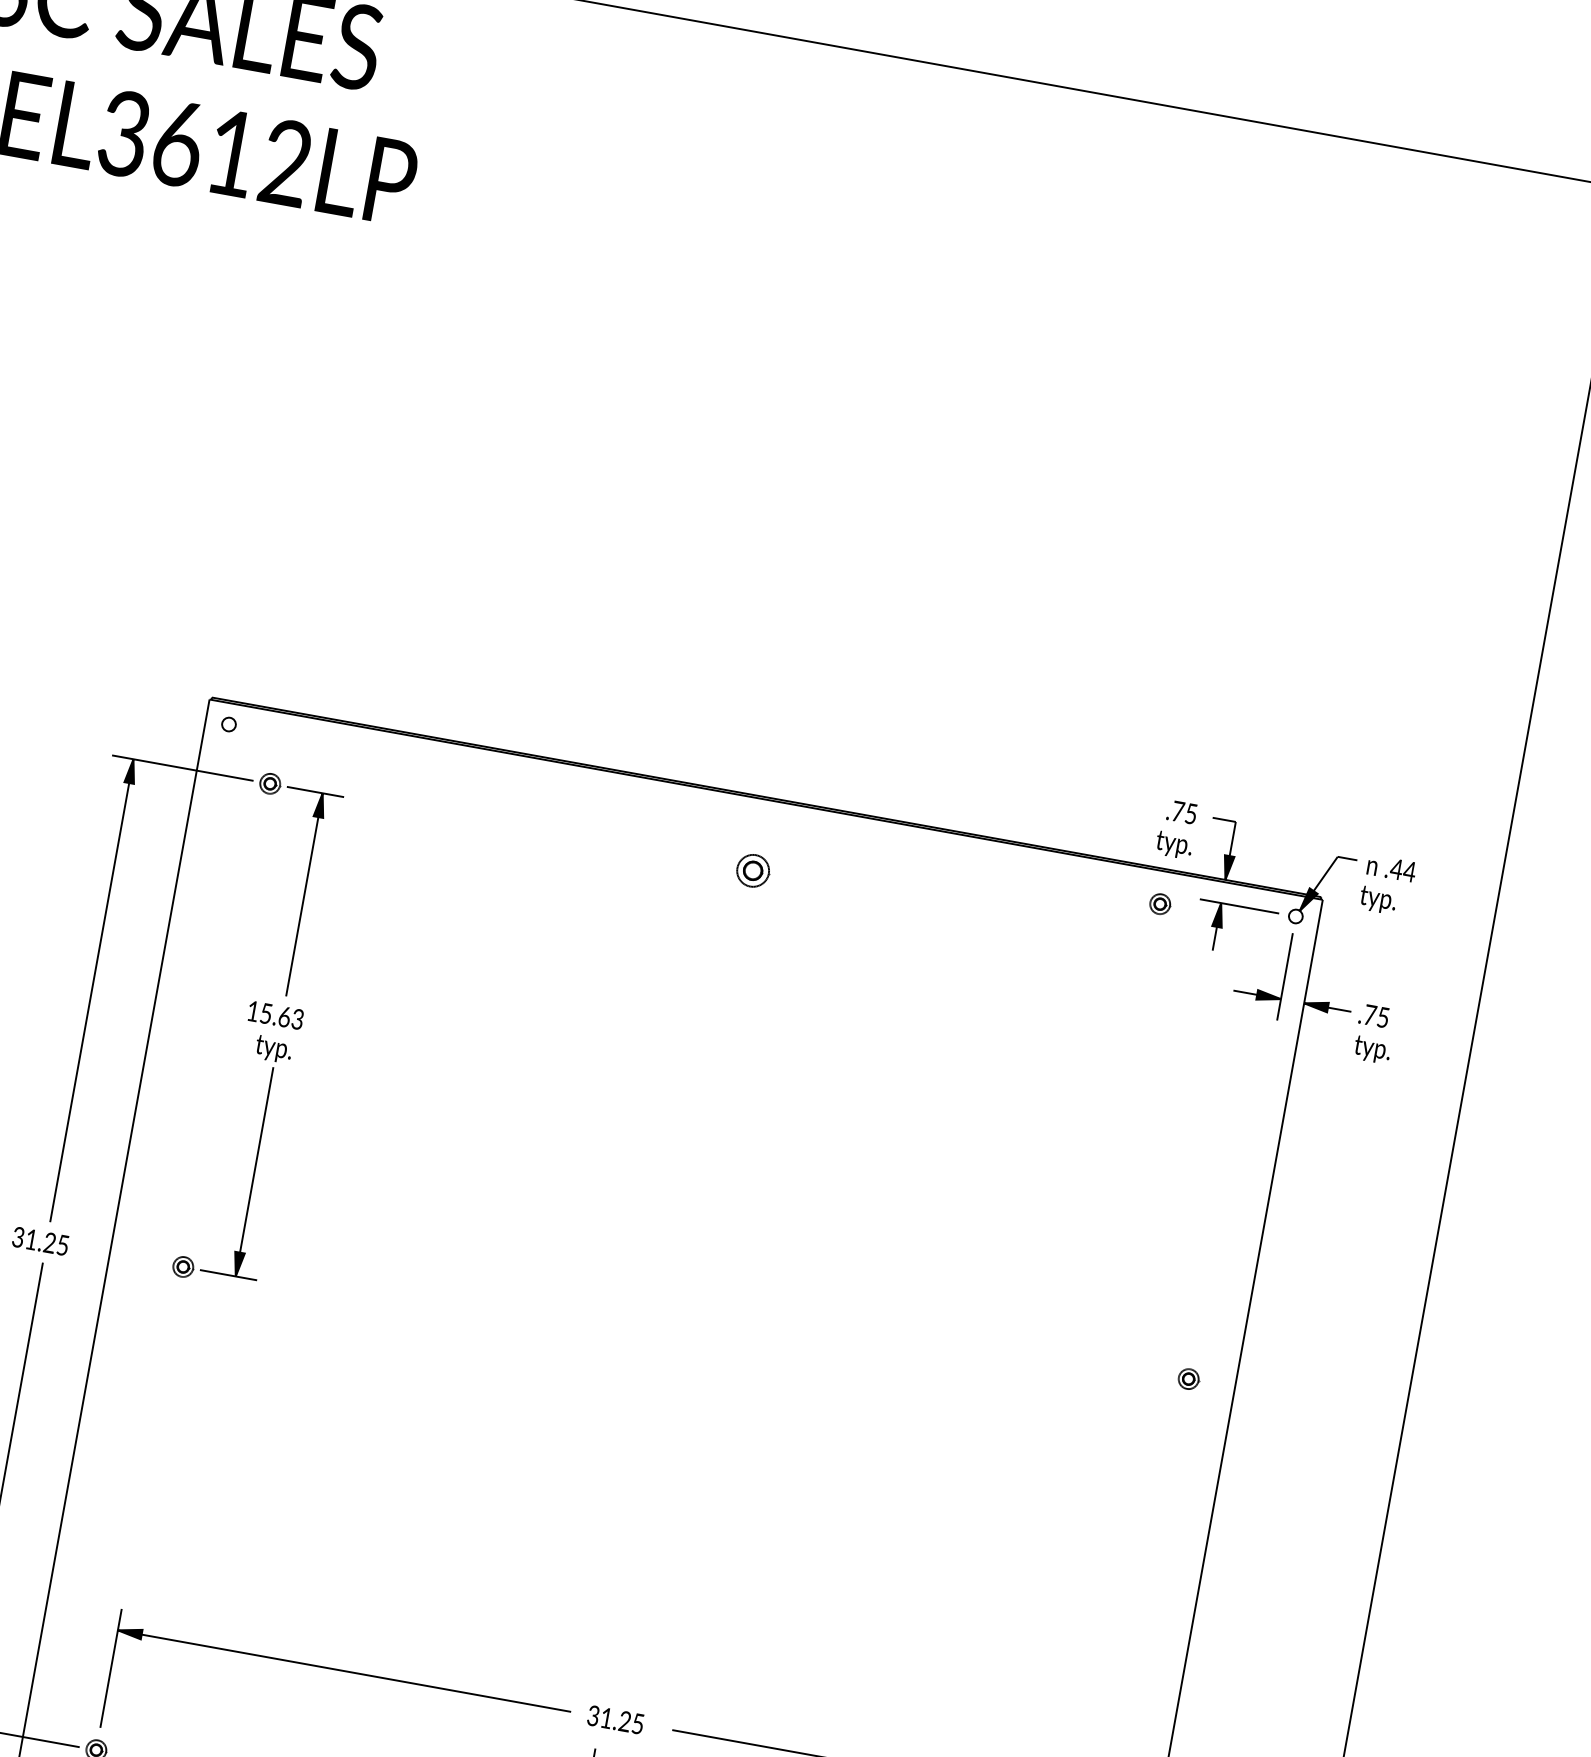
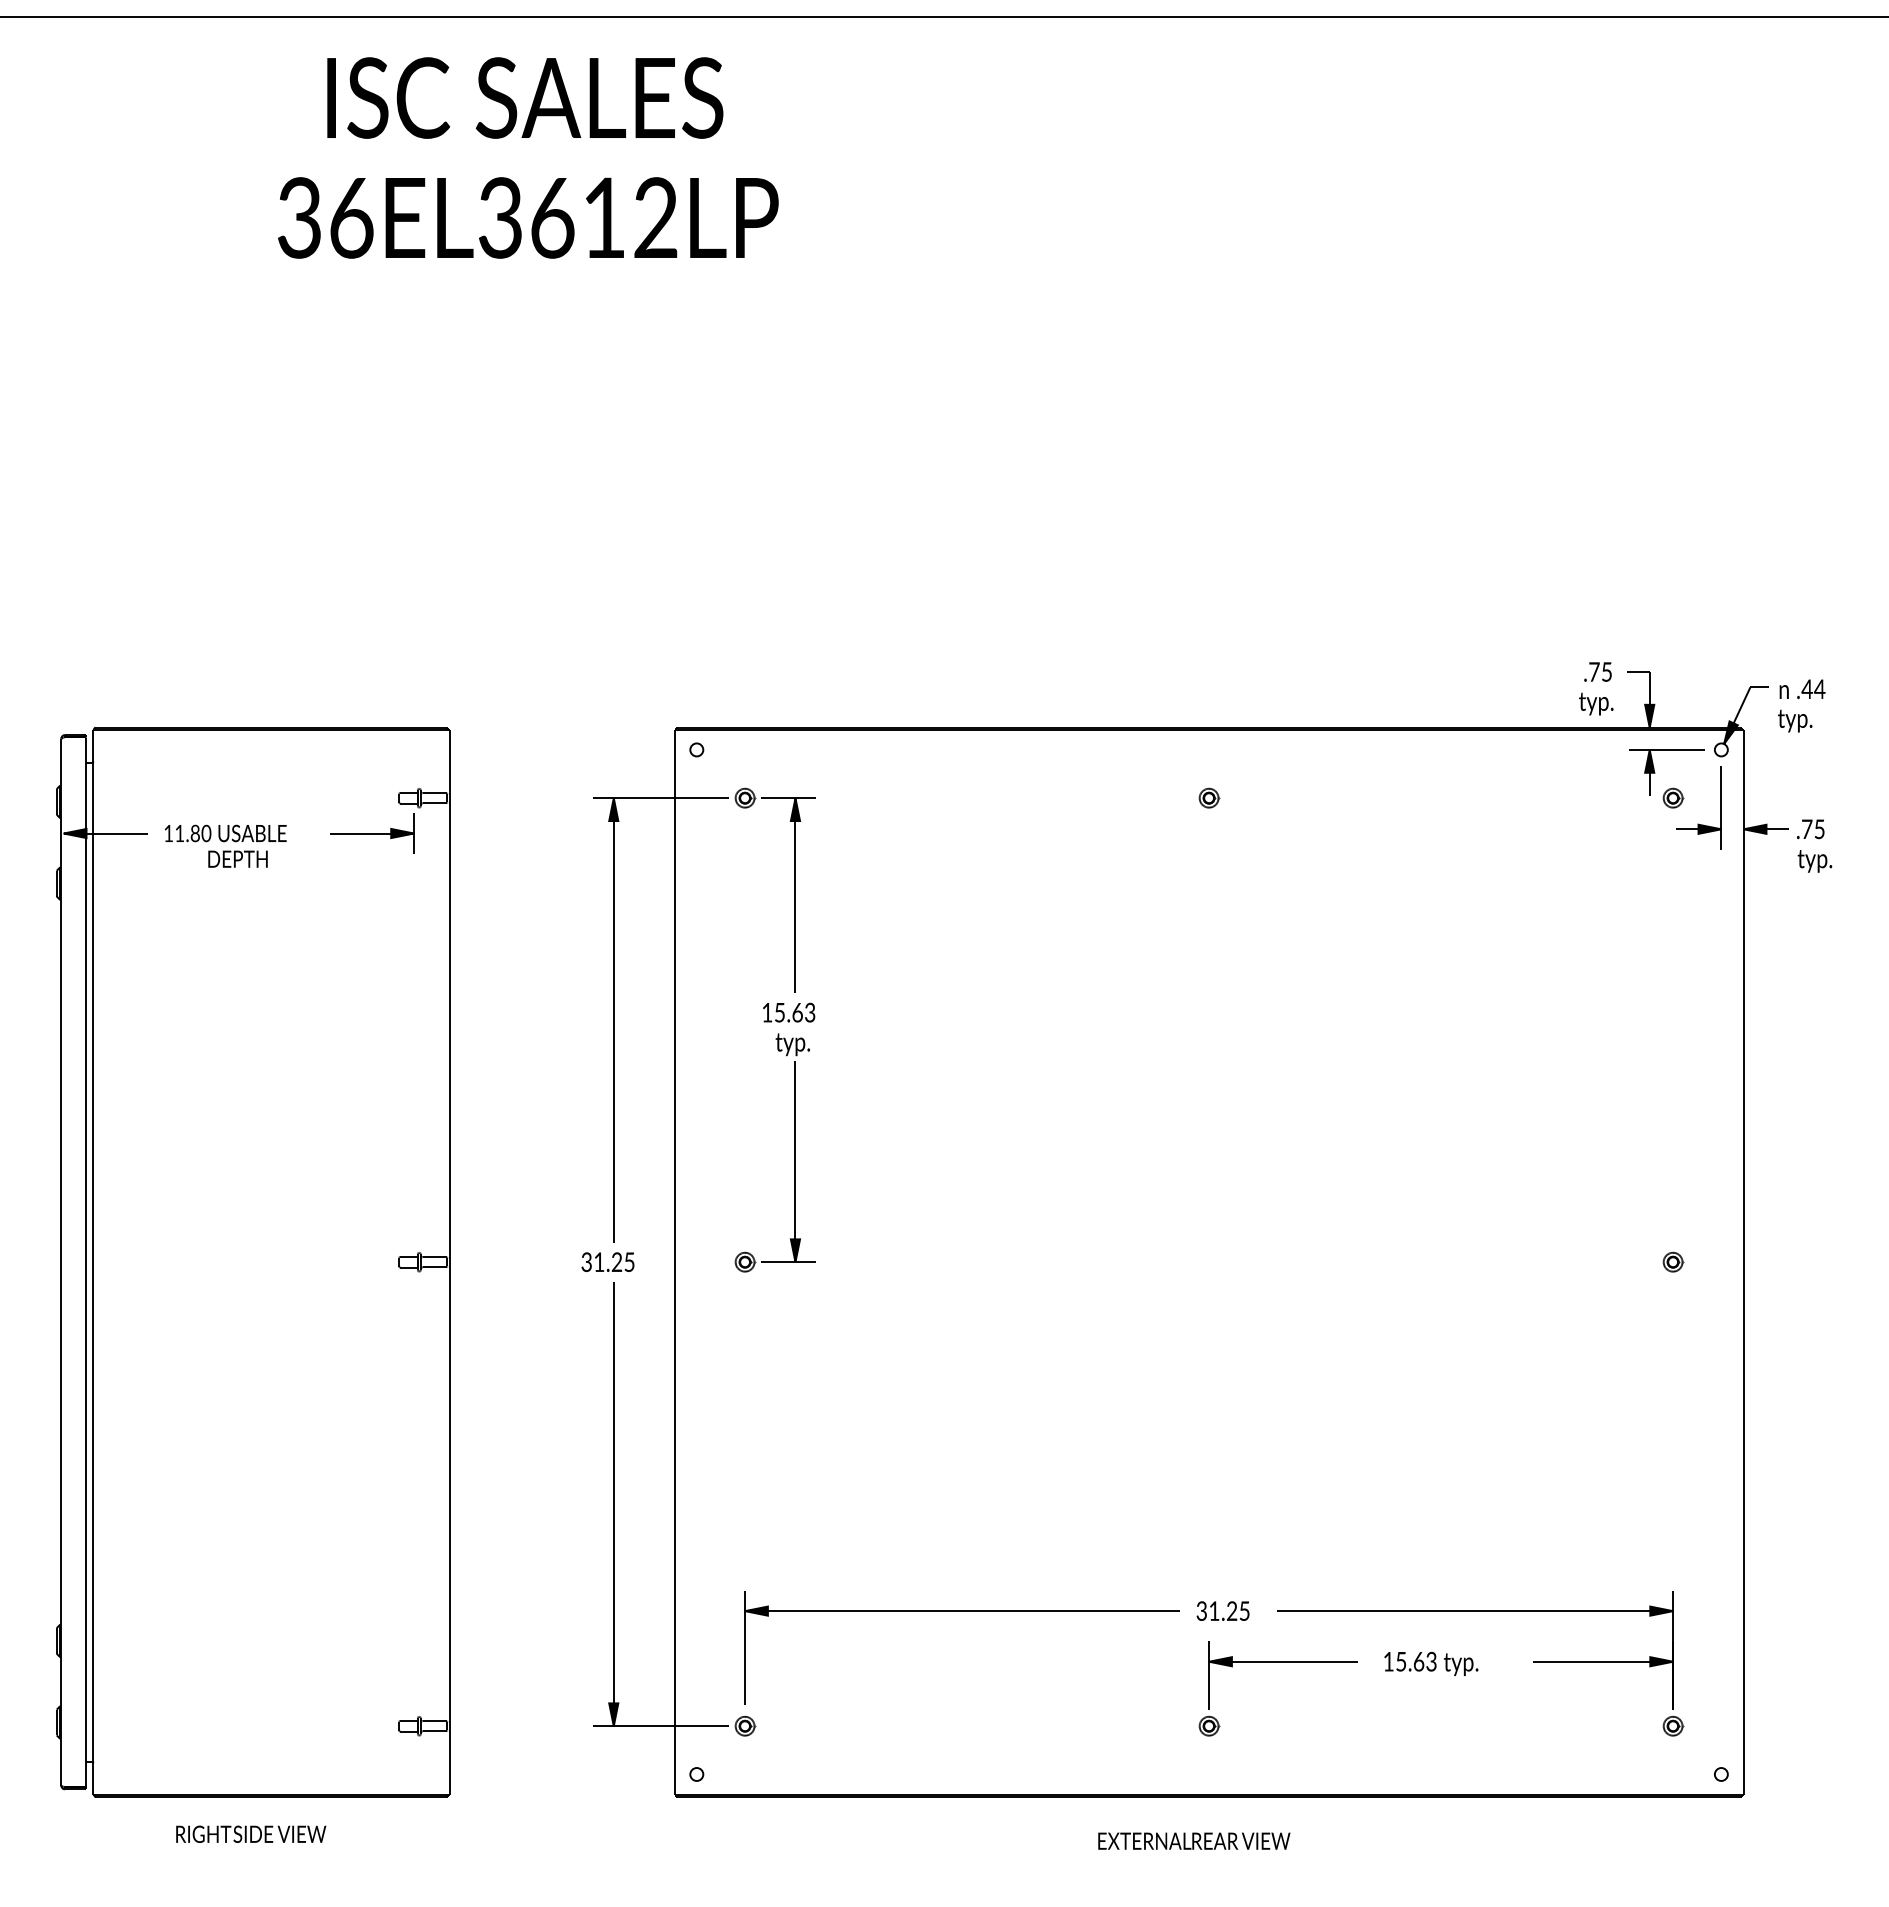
part: (753, 870) -> (1209, 797), size x0.62
part: (1160, 903) -> (1673, 797), moved
part: (1189, 1378) -> (1673, 1261), moved

